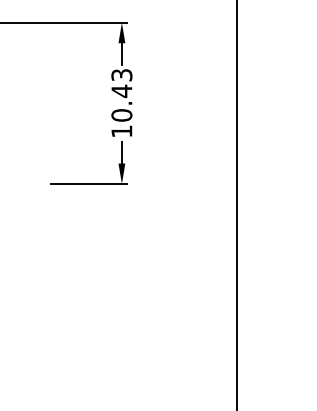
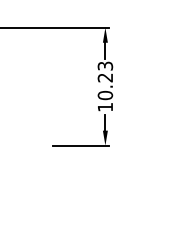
text: (121, 91) -> (105, 78), 10.43 -> 10.23

